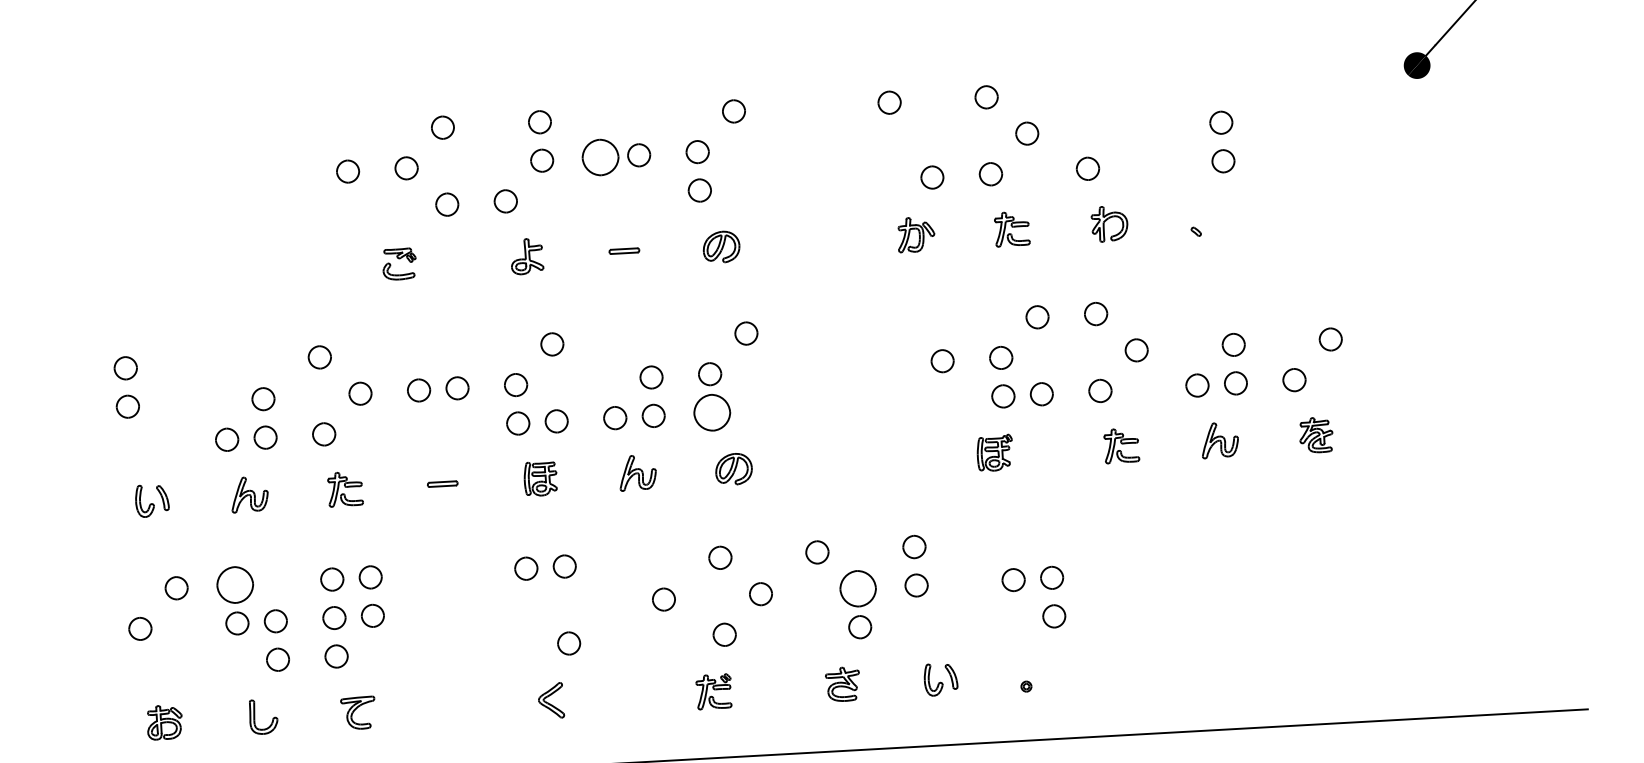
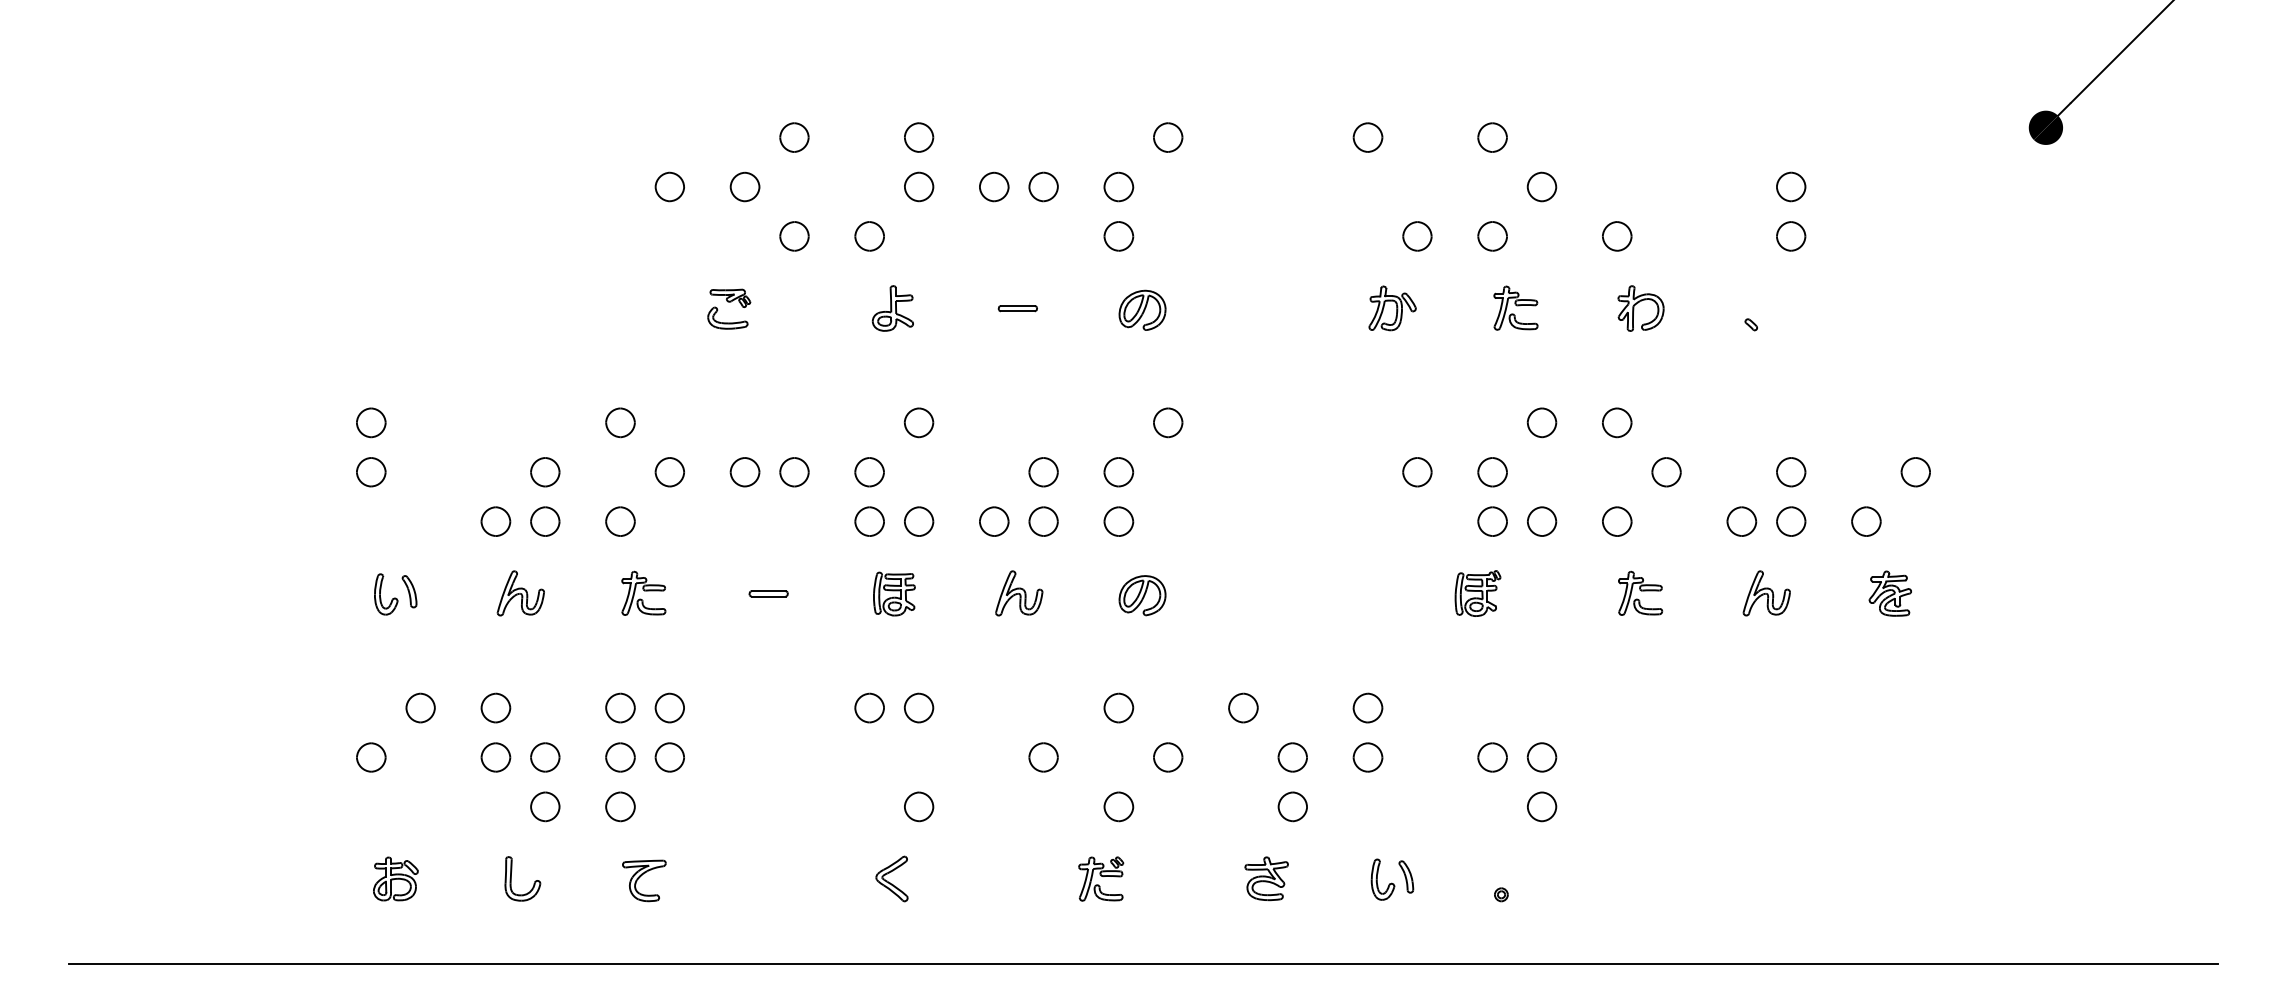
part: (600, 157) -> (994, 186), size x0.62
part: (712, 412) -> (1118, 521), size x0.62
part: (234, 584) -> (495, 707), size x0.62
part: (857, 588) -> (1292, 757), size x0.62

